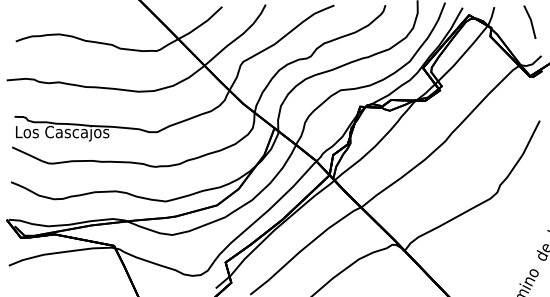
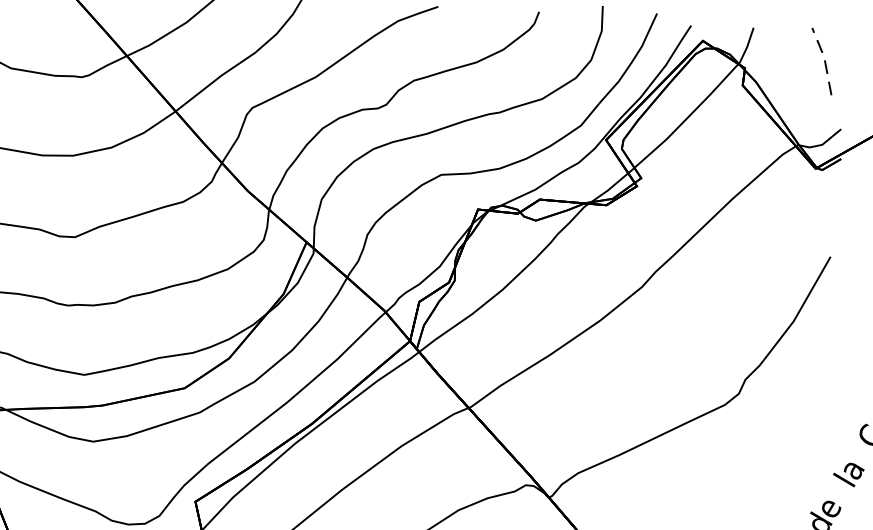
line: (531, 20) -> (825, 58), solid -> dashed

